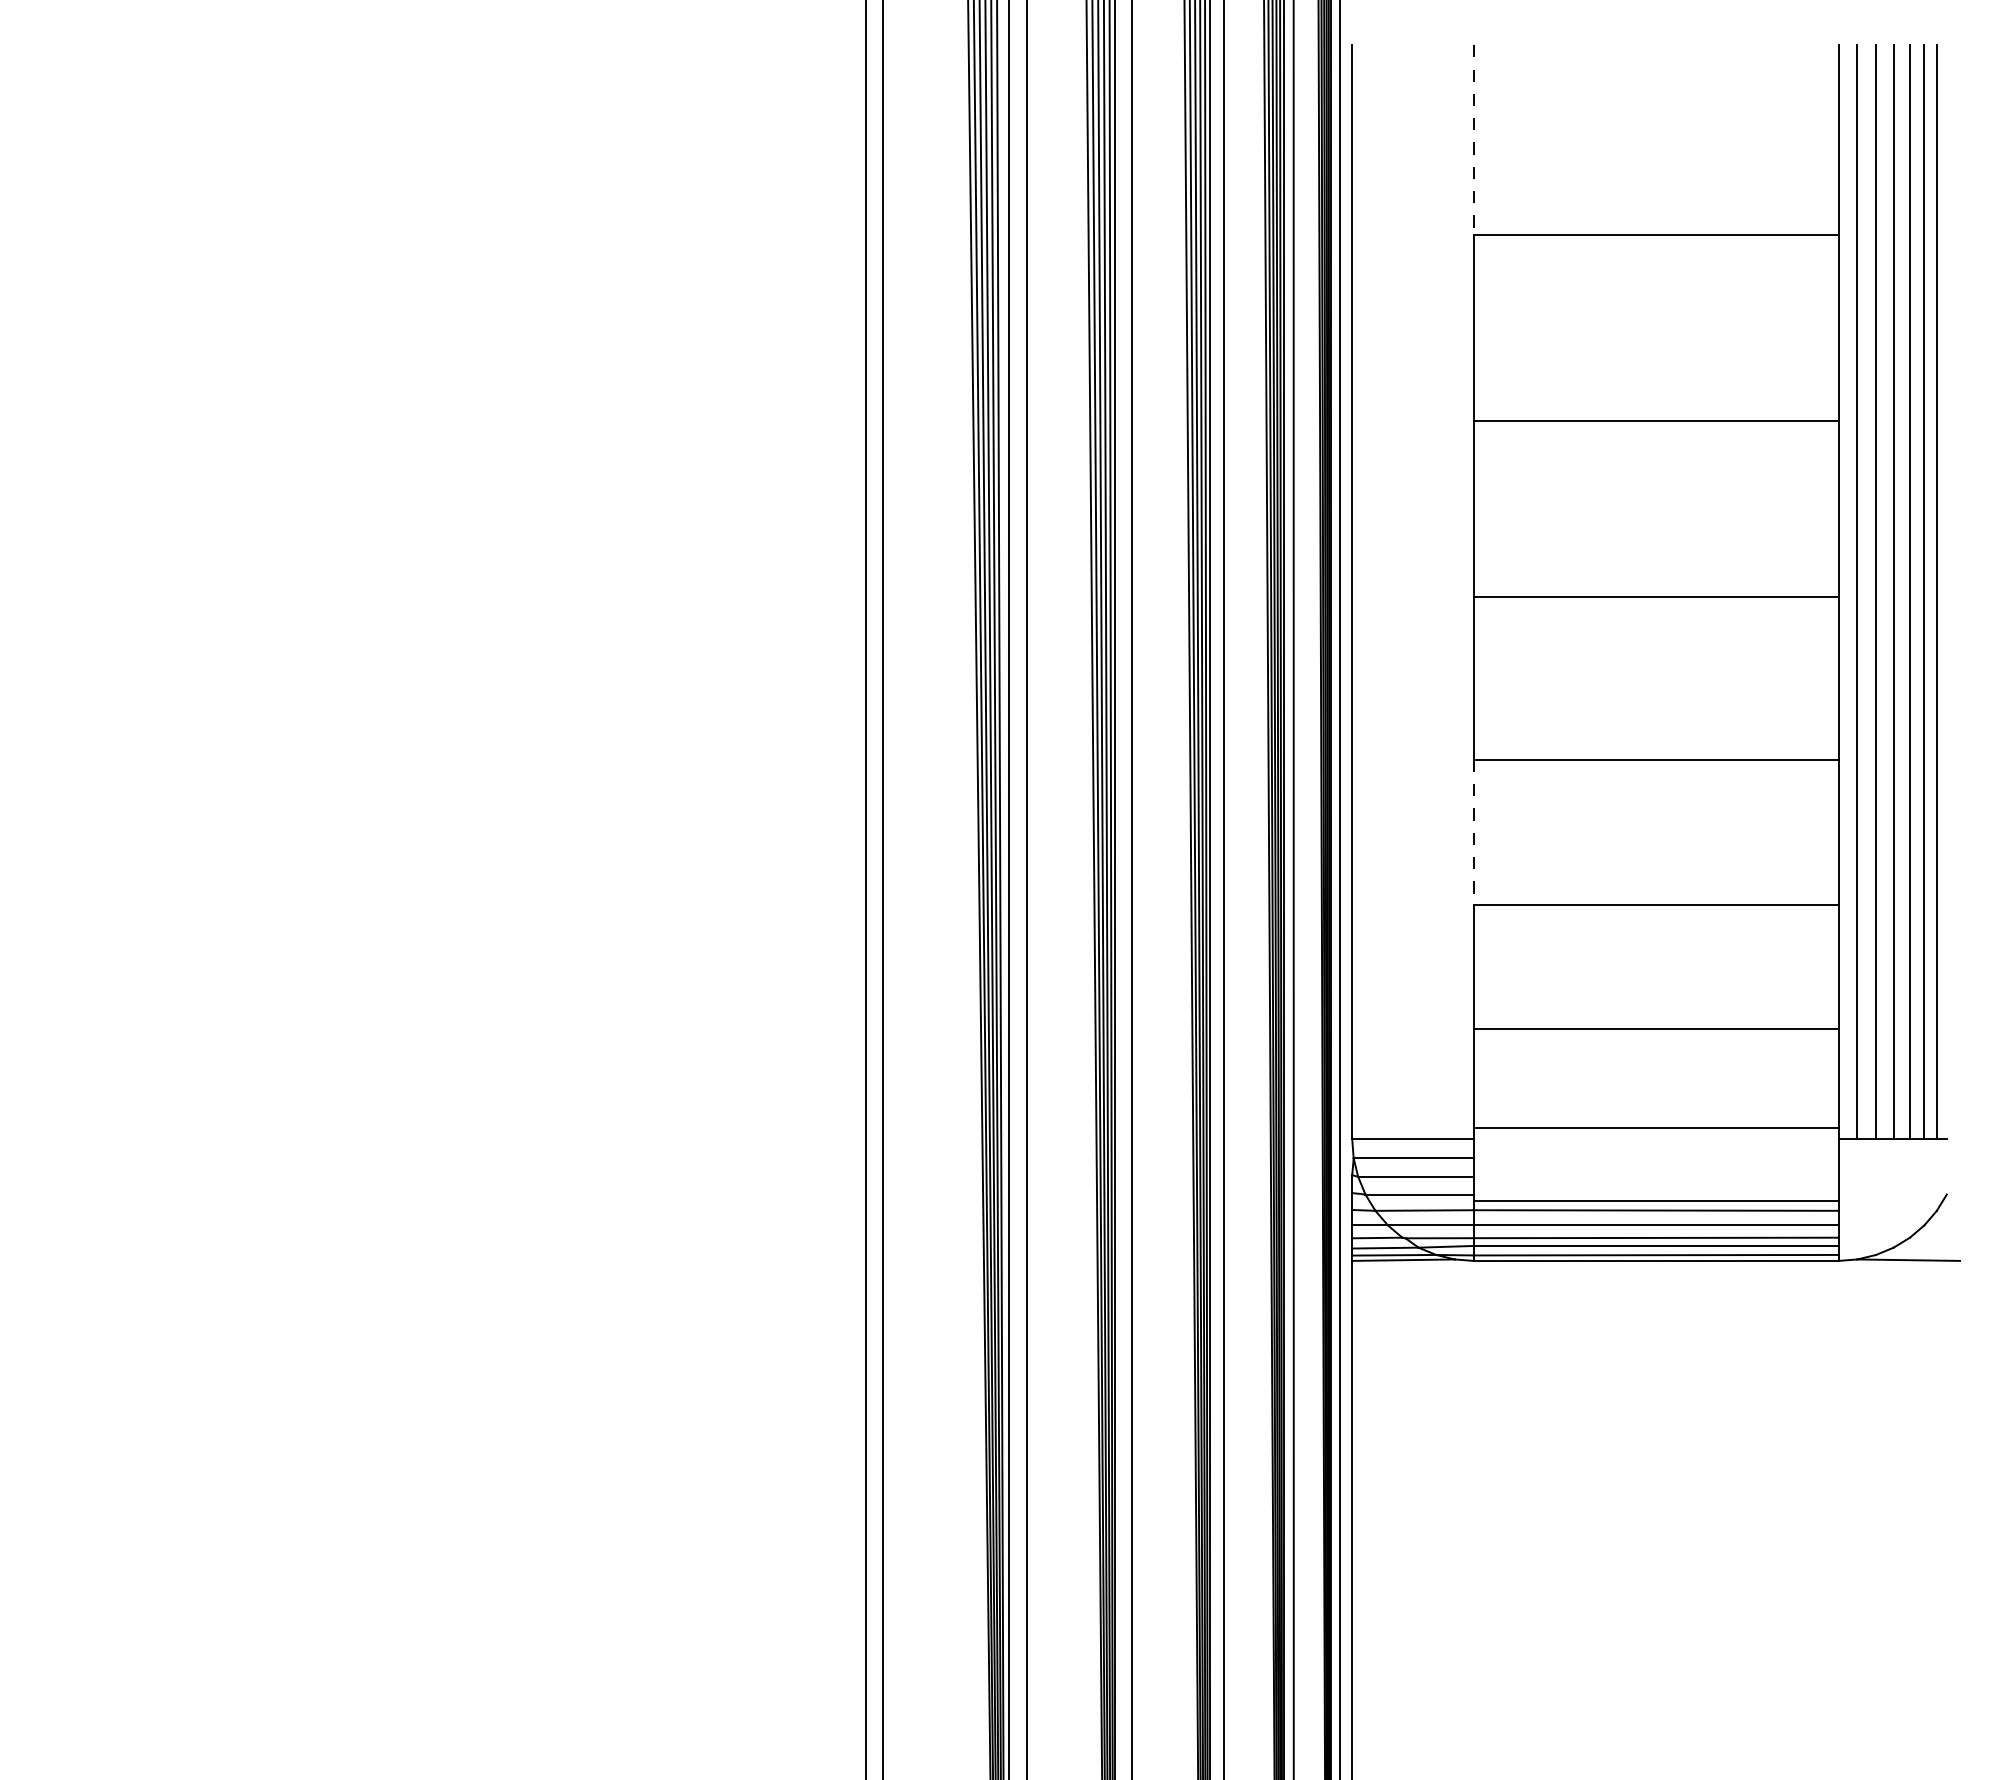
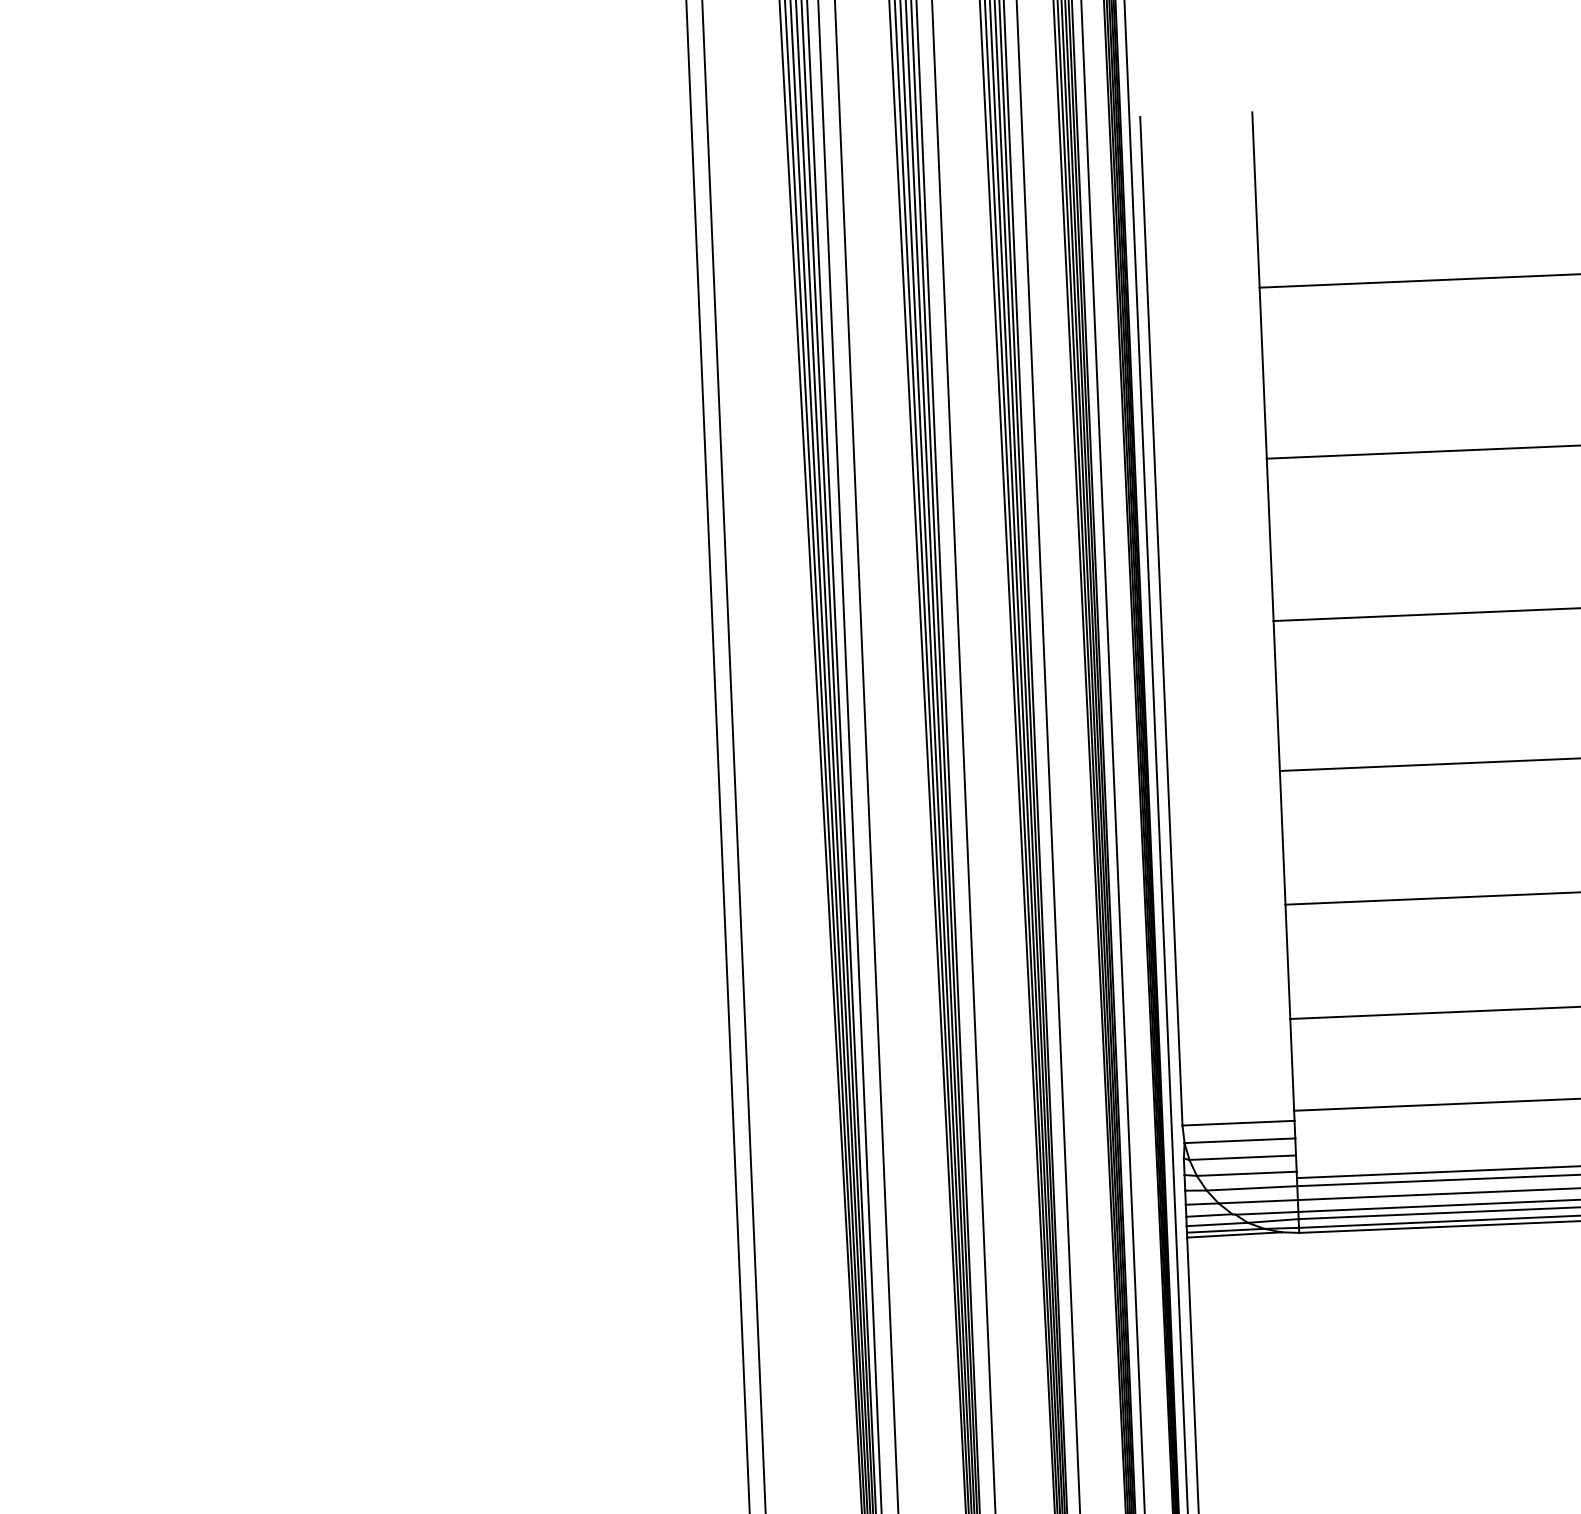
line: (1473, 140) -> (1255, 200), dashed -> solid
line: (1473, 832) -> (1282, 838), dashed -> solid

